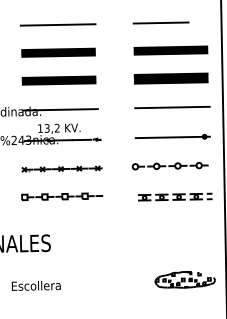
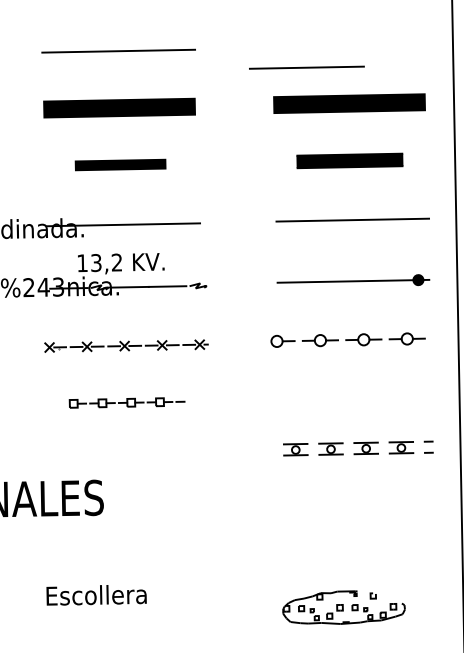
line: (160, 22) -> (305, 66), moved
part: (170, 78) -> (348, 160), size x0.7
part: (58, 80) -> (119, 164), size x0.6
part: (62, 196) -> (127, 402), size x0.7
part: (175, 196) -> (358, 447), moved
part: (184, 279) -> (342, 606), moved
text: (35, 285) -> (94, 594), moved

